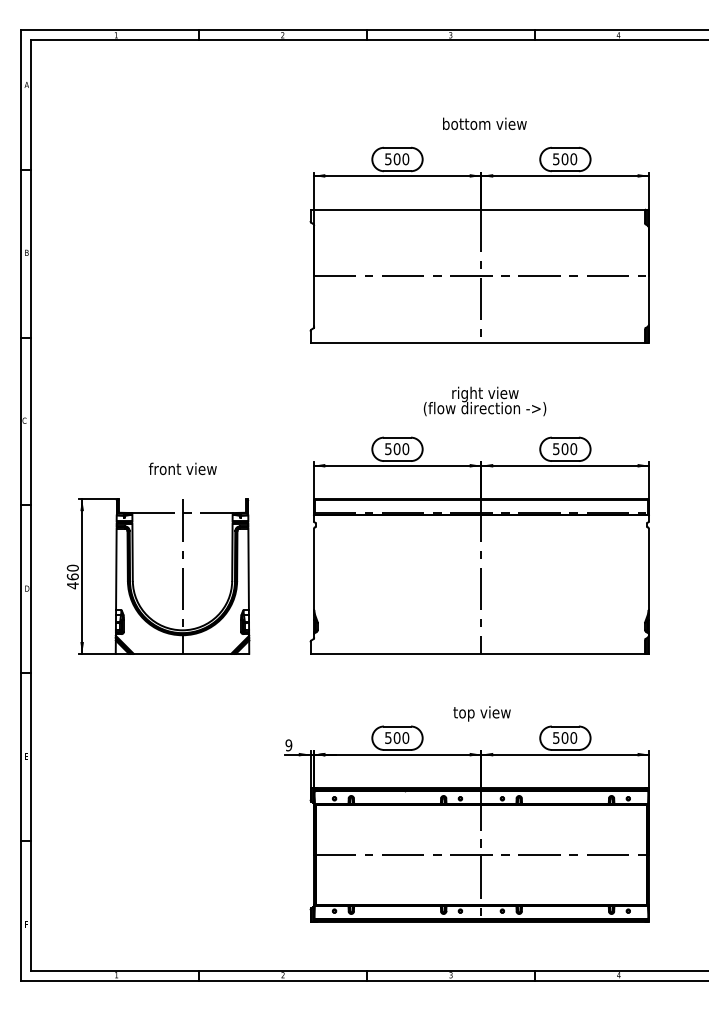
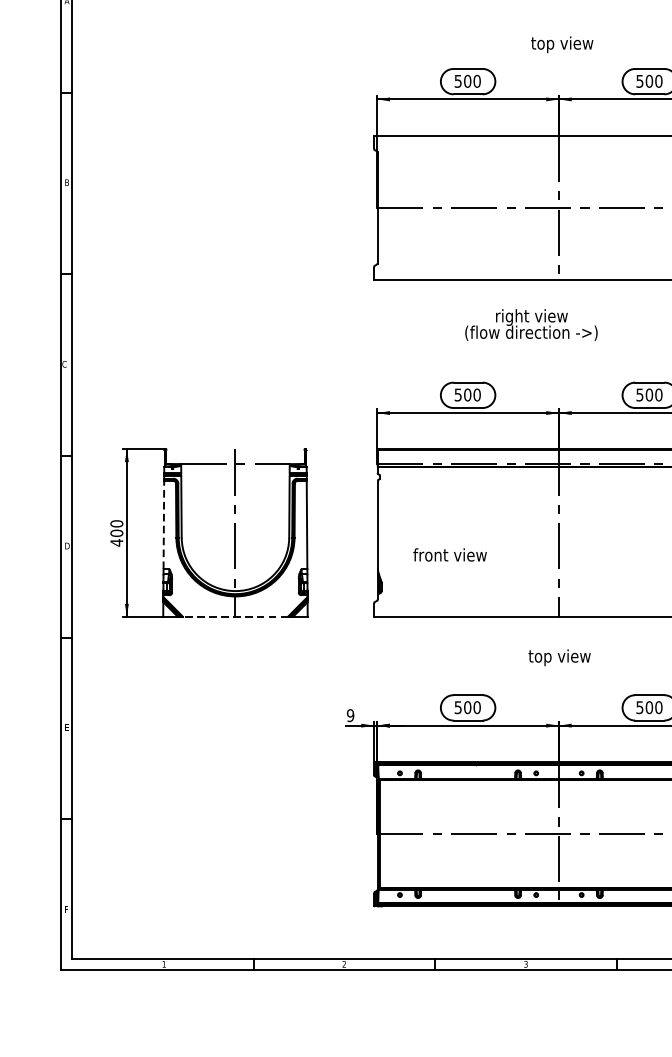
text: (484, 125) -> (562, 44), bottom view -> top view
text: (484, 401) -> (530, 325), moved
text: (182, 468) -> (449, 554), moved
line: (116, 569) -> (164, 525), solid -> dashed
text: (72, 576) -> (116, 532), 460 -> 400
line: (182, 653) -> (235, 616), solid -> dashed
text: (481, 713) -> (559, 657), moved

